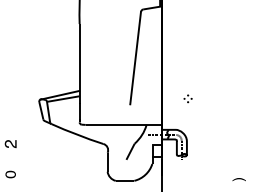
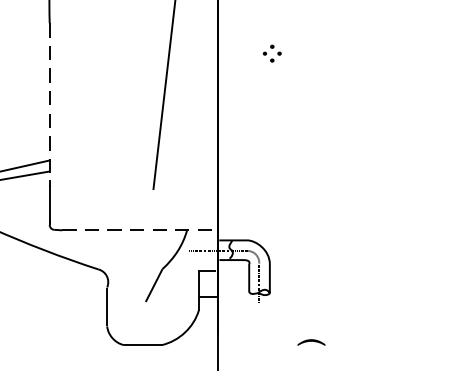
line: (79, 62) -> (49, 102), solid -> dashed
part: (187, 98) -> (271, 52), moved
line: (124, 124) -> (141, 229), solid -> dashed
part: (238, 179) -> (310, 342), moved

